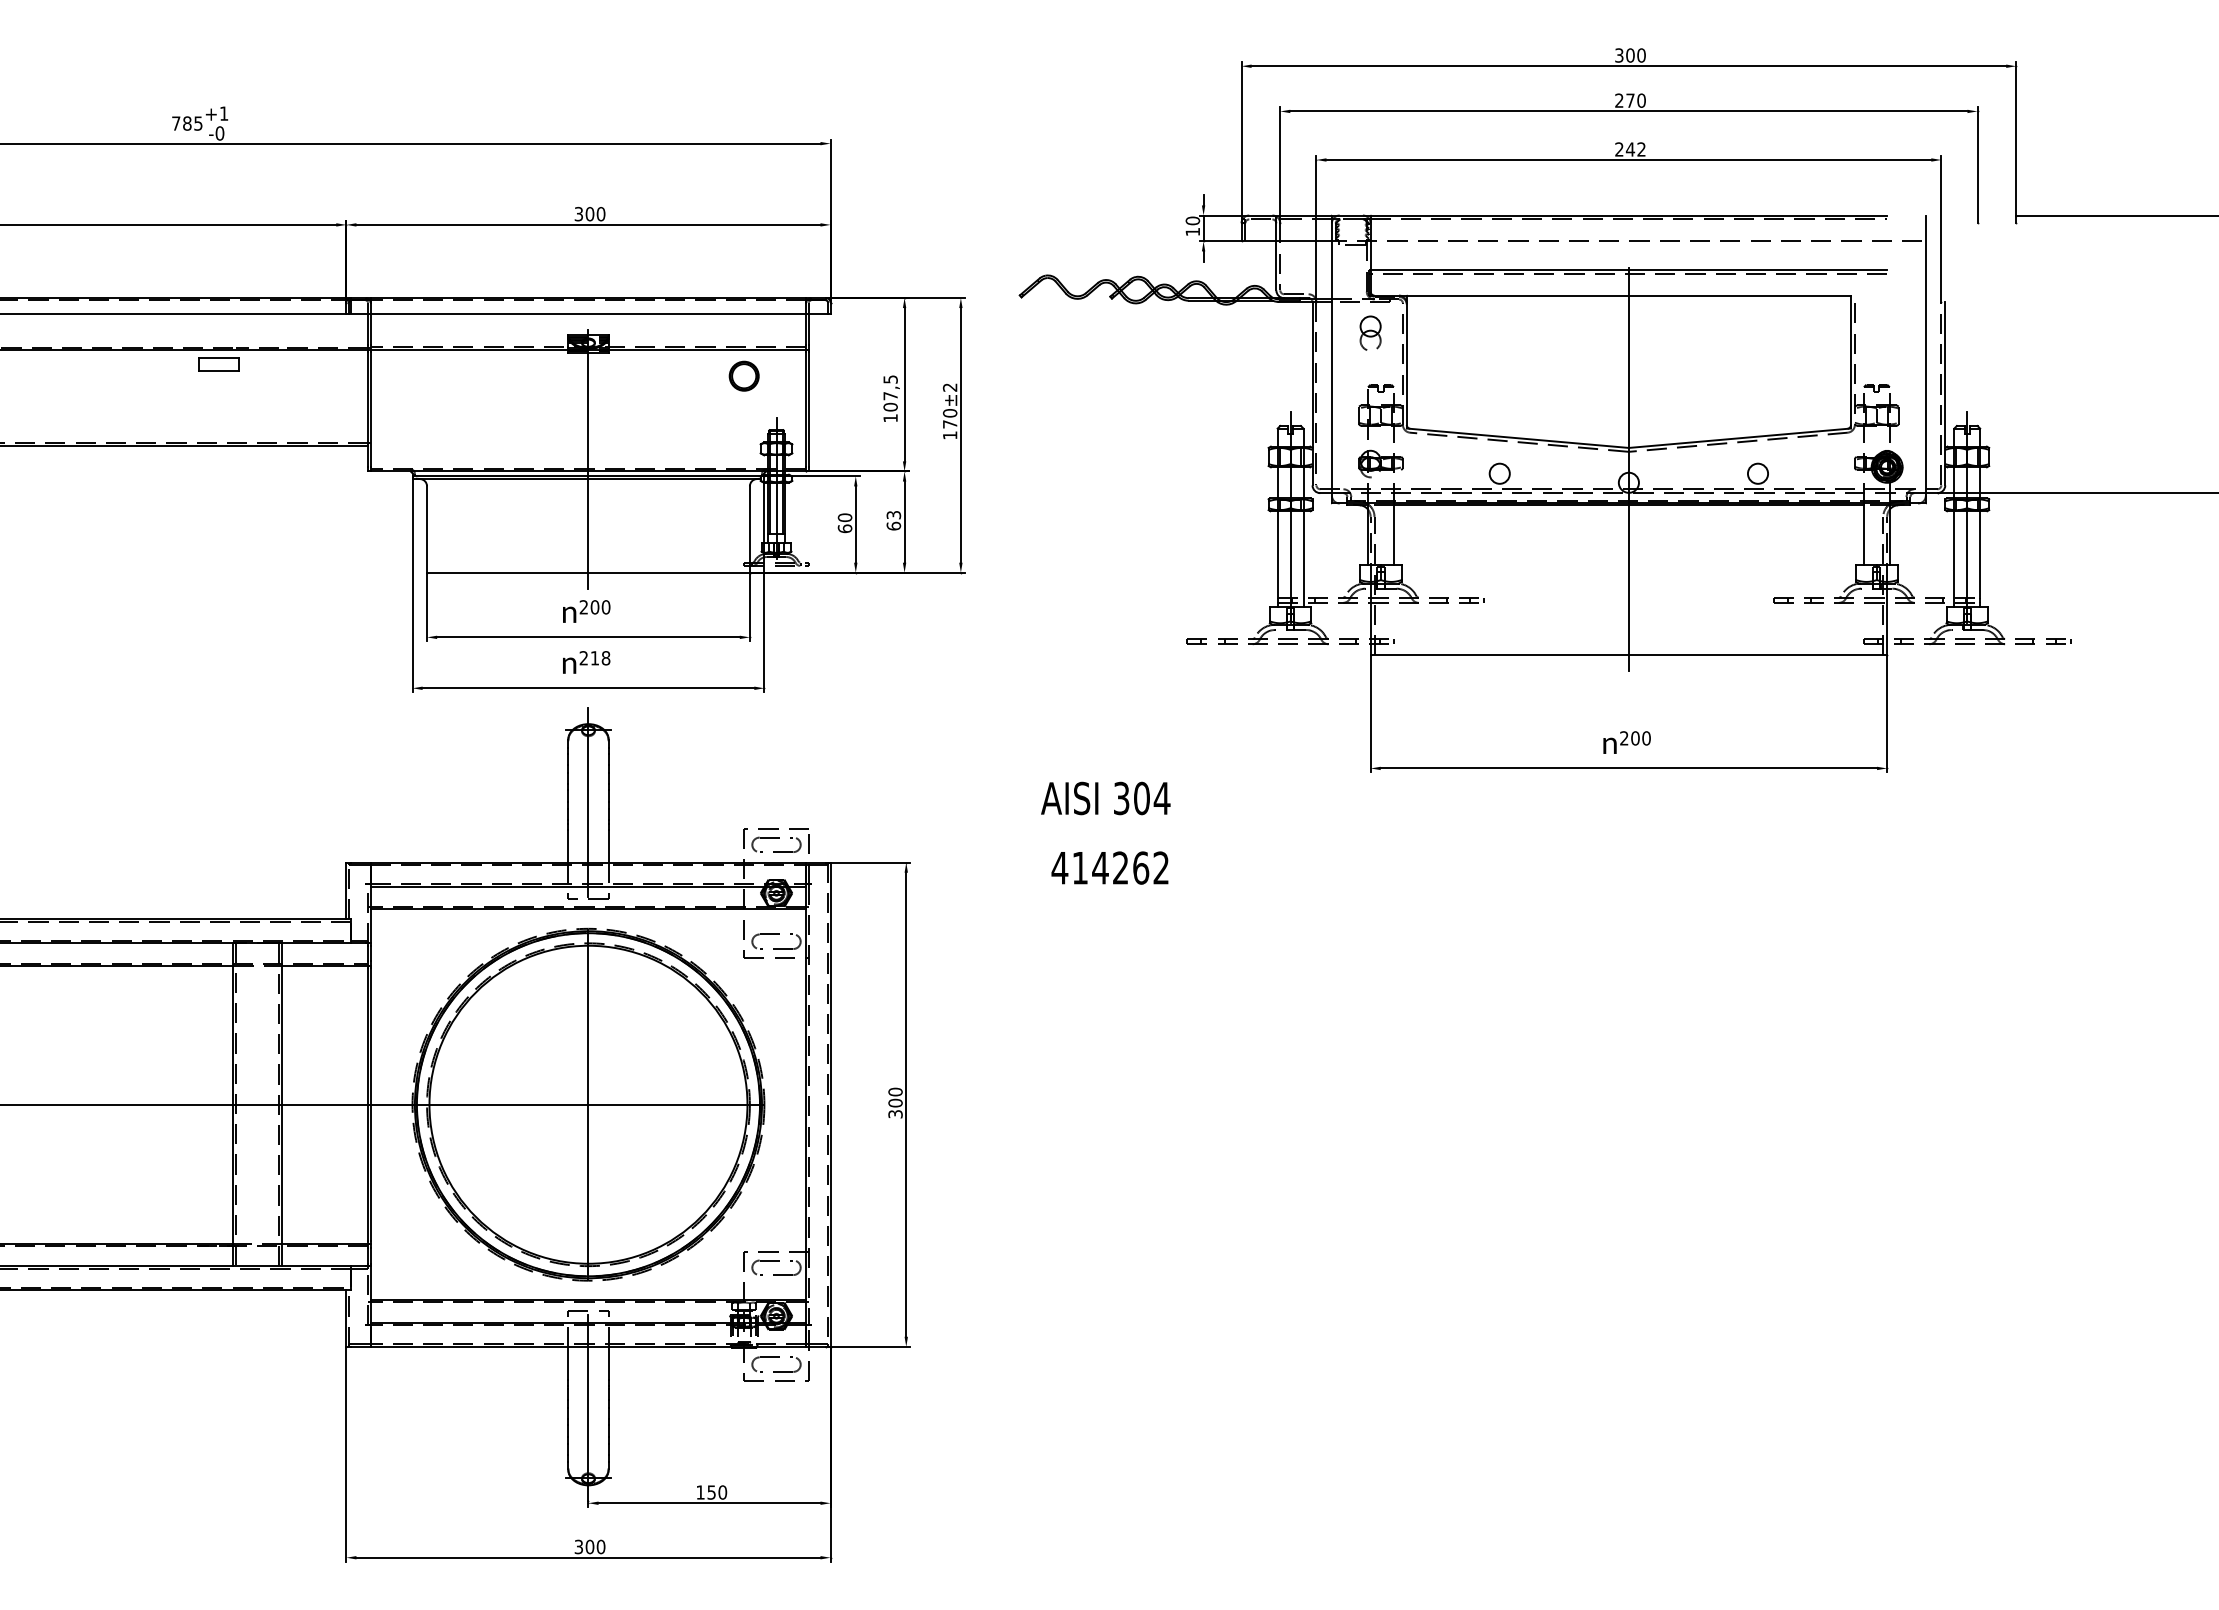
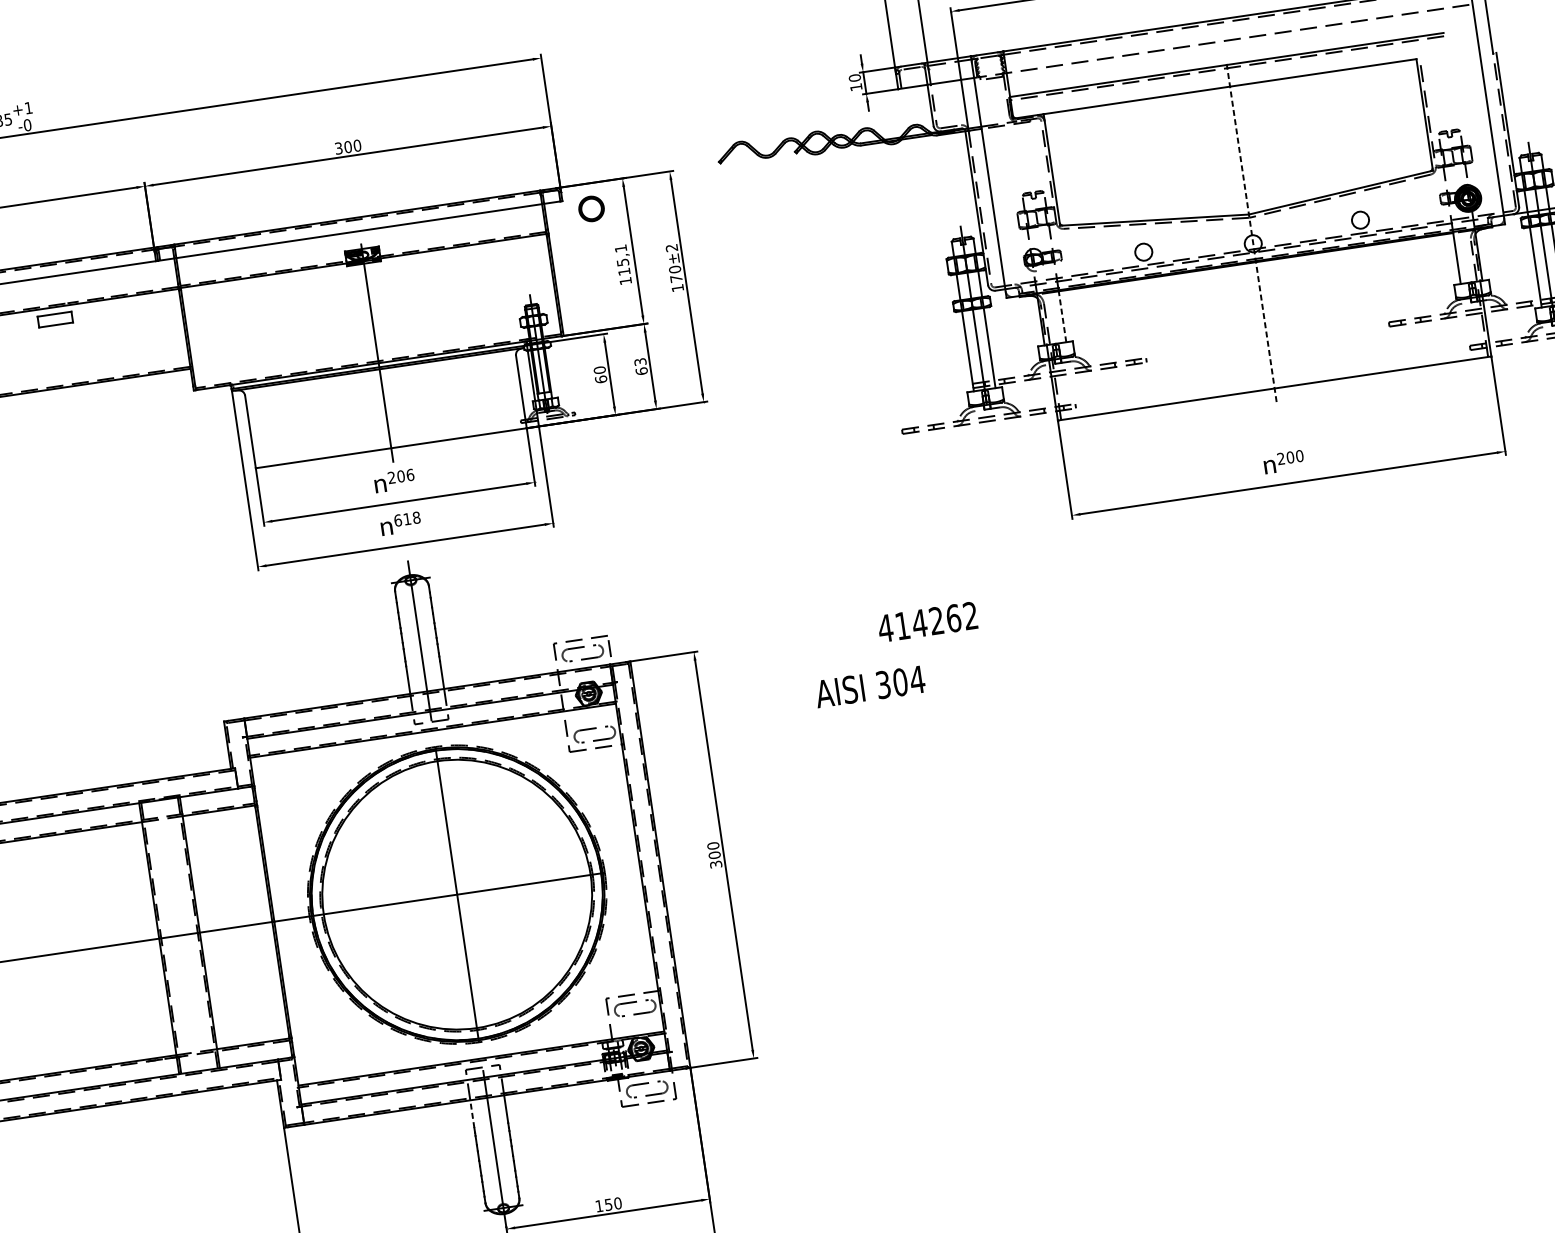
part: (1370, 332) -> (1017, 149), removed
part: (743, 375) -> (590, 208), moved
text: (890, 393) -> (622, 260), 107,5 -> 115,1
line: (1628, 469) -> (1251, 232), solid -> dashed
line: (1393, 534) -> (1062, 316), solid -> dashed
text: (606, 607) -> (410, 475), 200 -> 206
text: (583, 658) -> (397, 520), 218 -> 618
text: (1105, 798) -> (869, 686), moved
text: (1109, 867) -> (927, 621), moved
line: (568, 1362) -> (472, 1113), solid -> dashed

